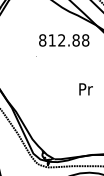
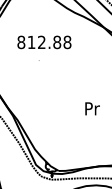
text: (64, 40) -> (44, 42), moved
text: (85, 89) -> (91, 108), moved

